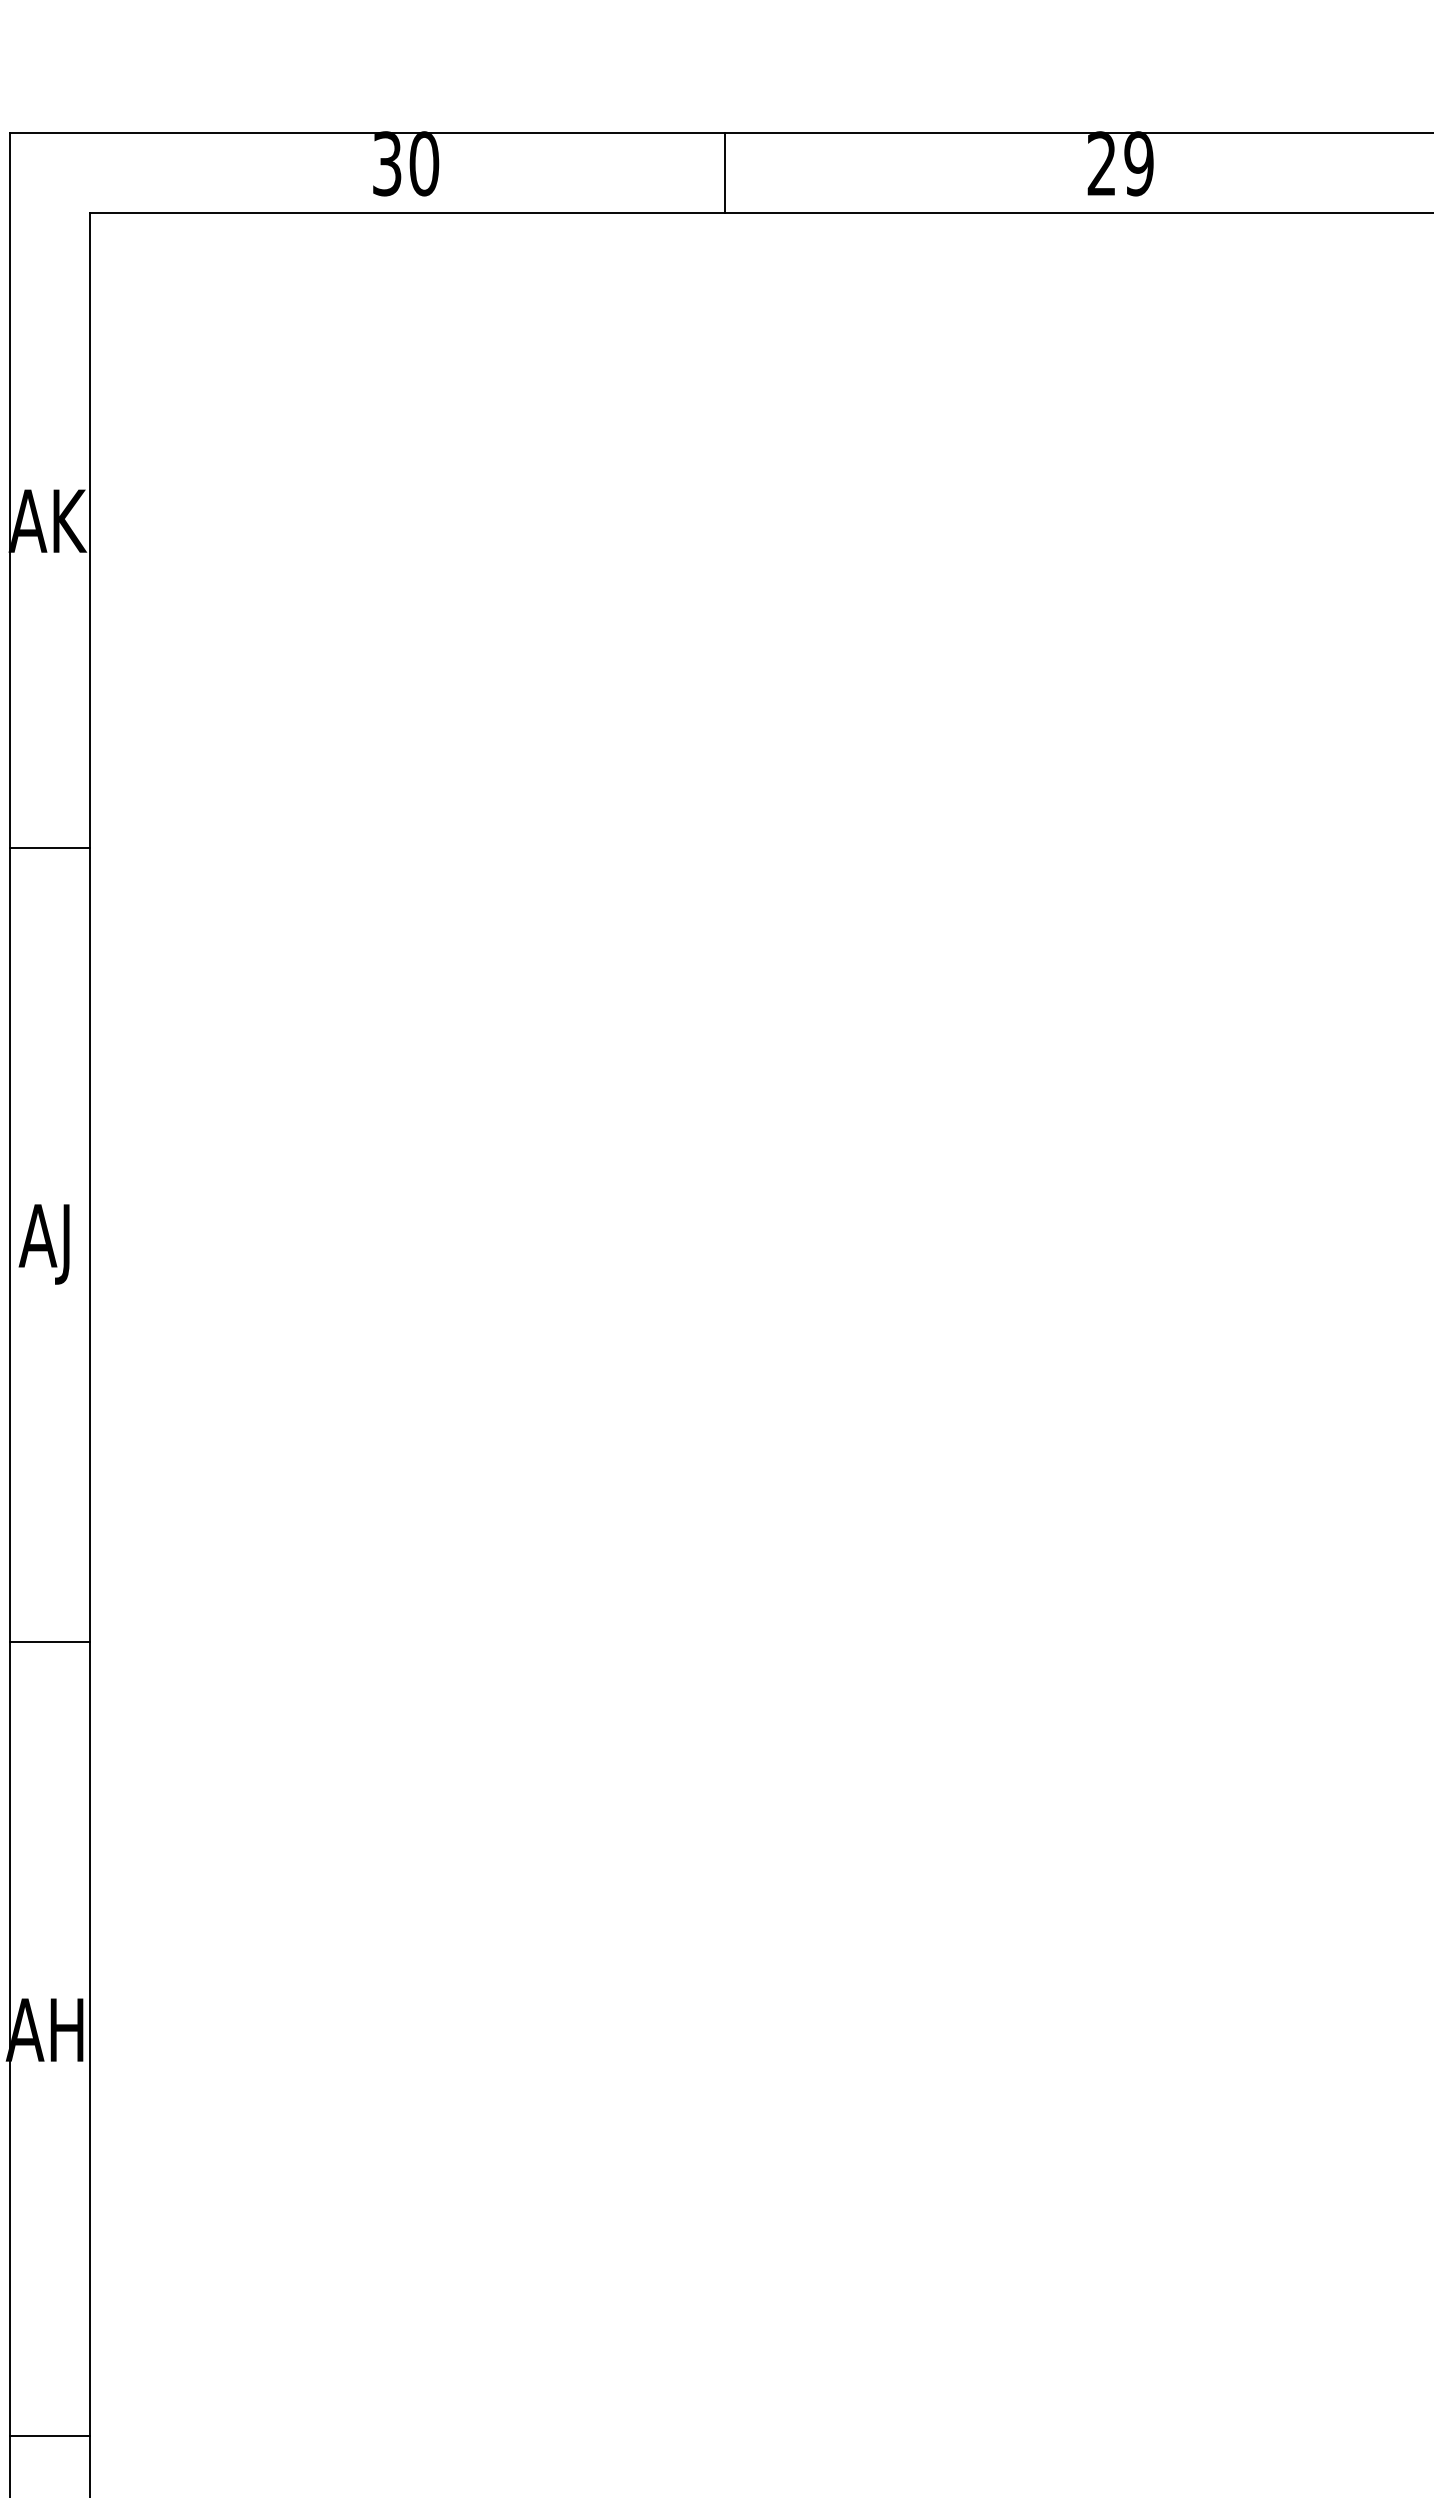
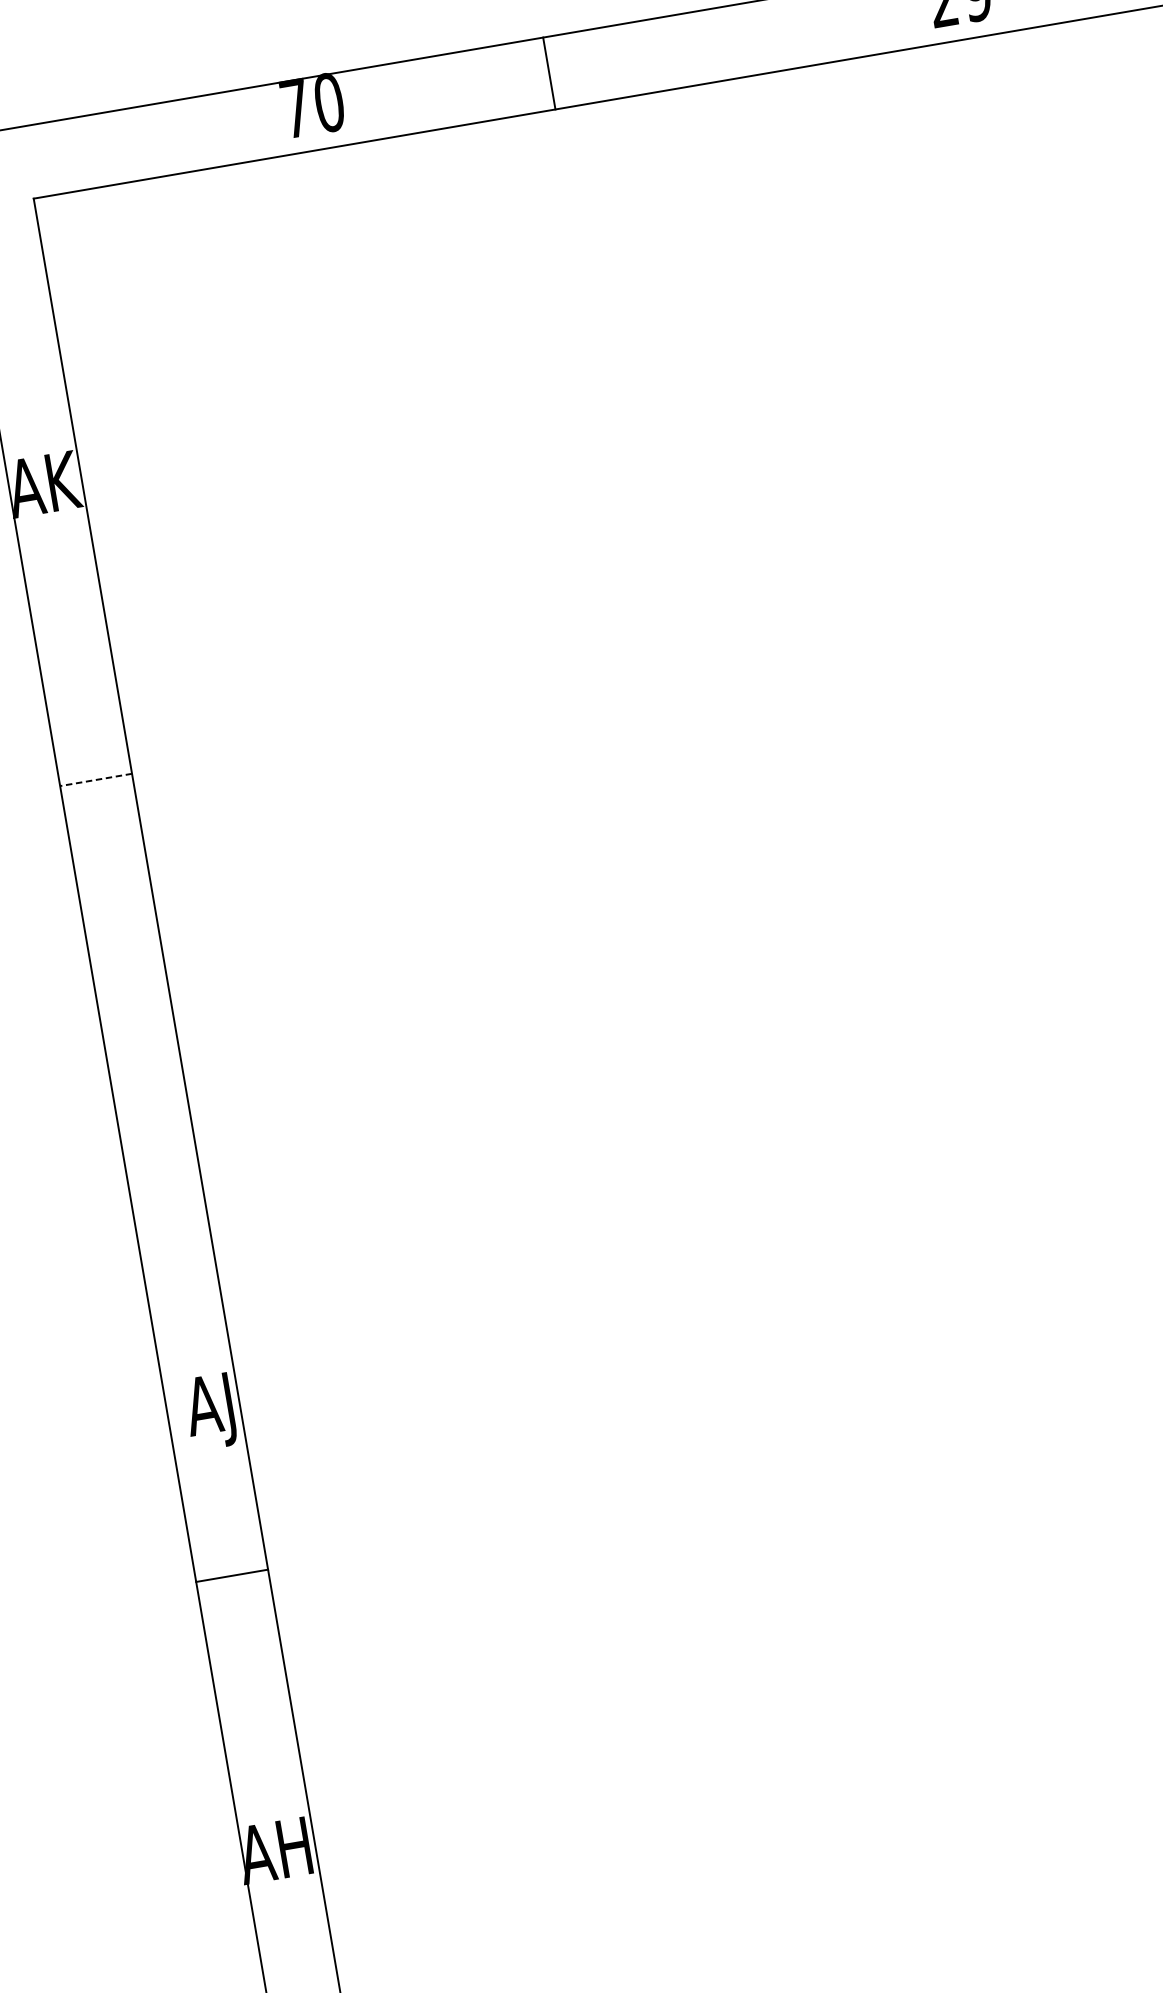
text: (387, 163) -> (295, 108), 30 -> 70
line: (724, 172) -> (548, 73), moved
line: (49, 848) -> (95, 780), solid -> dashed
text: (43, 1244) -> (209, 1412), moved
line: (49, 1642) -> (231, 1576), moved

